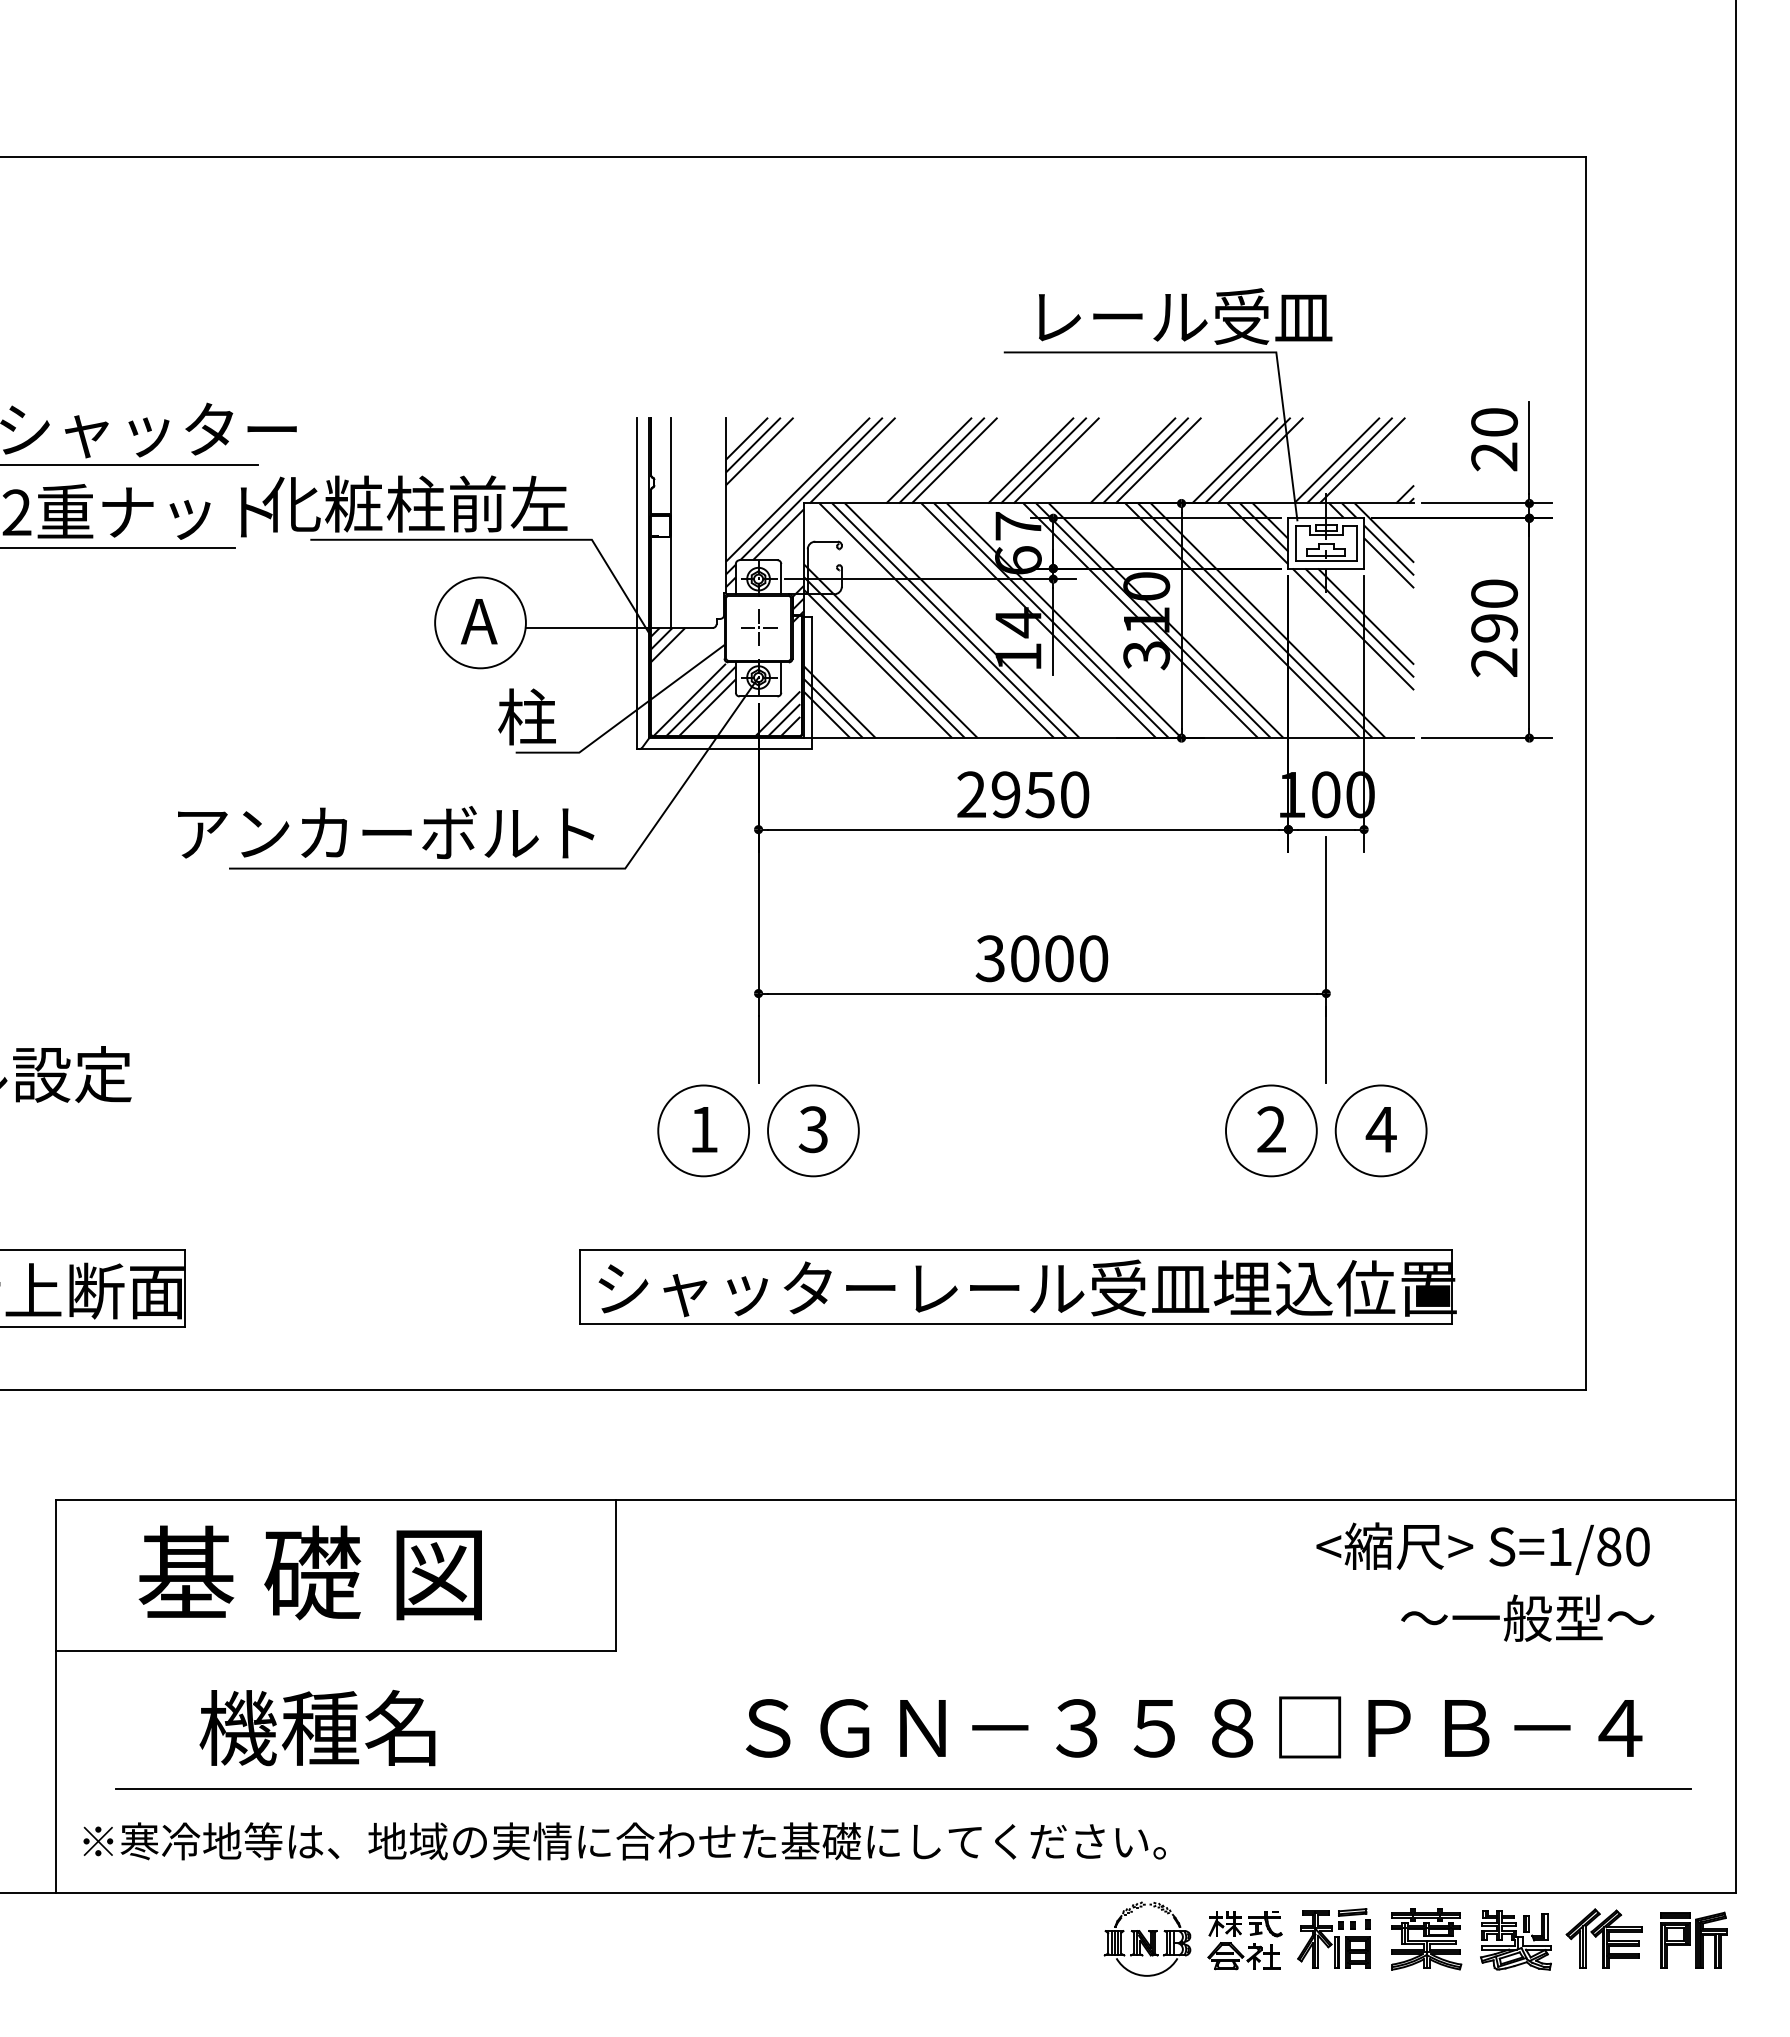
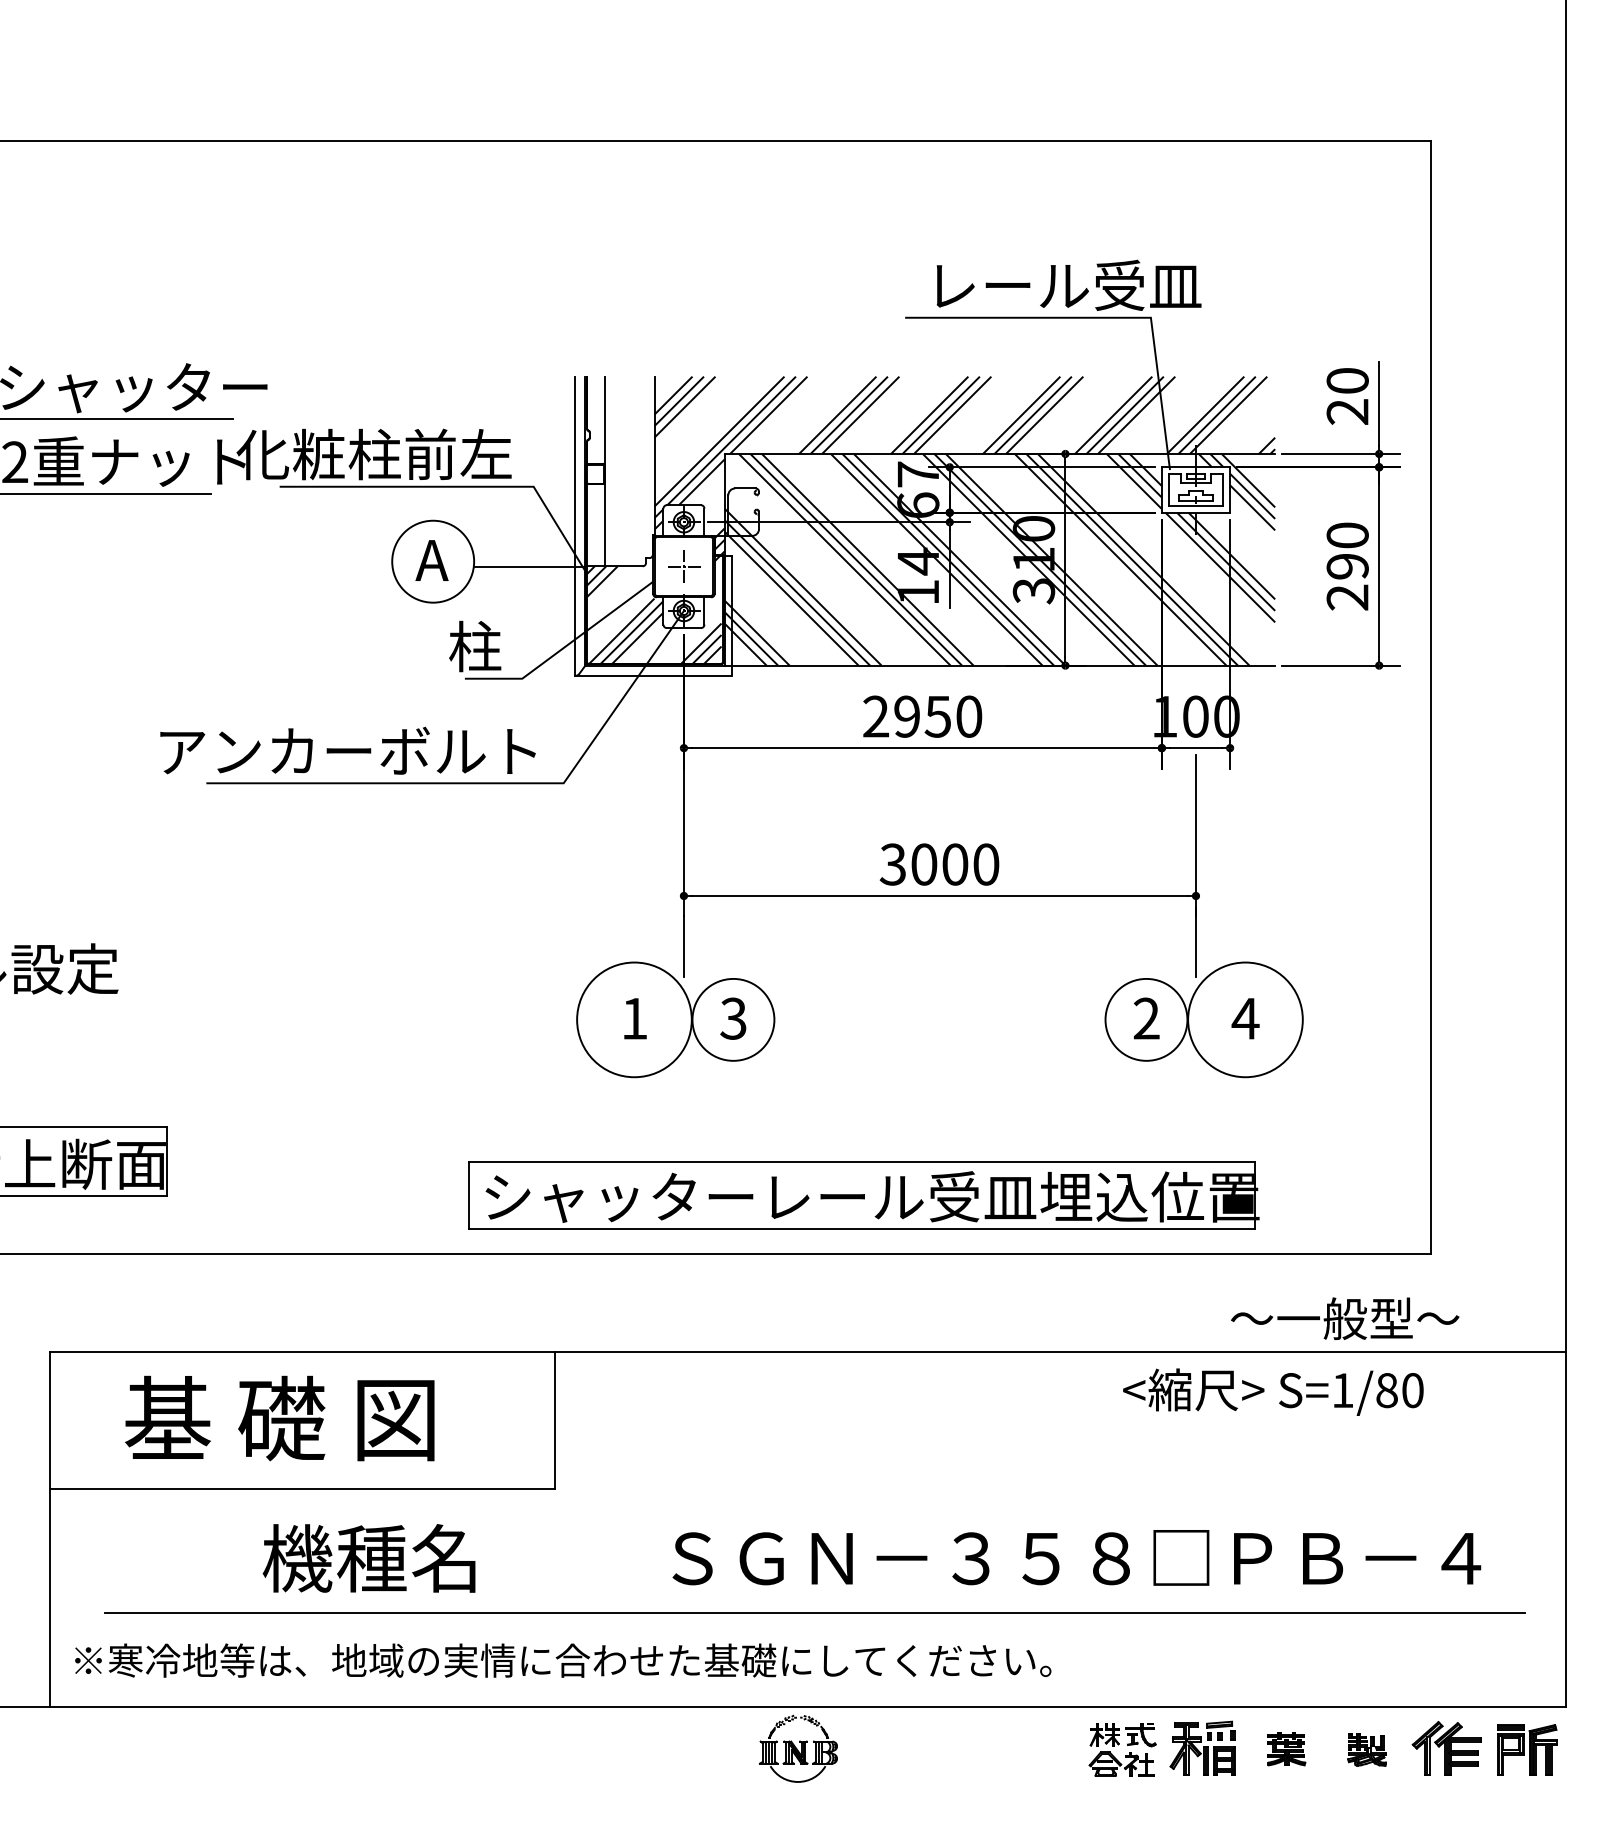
circle: (703, 1130) -> (634, 1019), size x1.4
circle: (1380, 1130) -> (1244, 1019), size x1.4
part: (1017, 1286) -> (863, 1195), moved
text: (1482, 1548) -> (1272, 1391), moved
text: (1527, 1617) -> (1344, 1318), moved
text: (317, 1727) -> (369, 1557), moved
part: (1147, 1938) -> (798, 1748), moved
part: (1426, 1939) -> (1286, 1749), size x0.6
part: (1515, 1940) -> (1366, 1750), size x0.6

